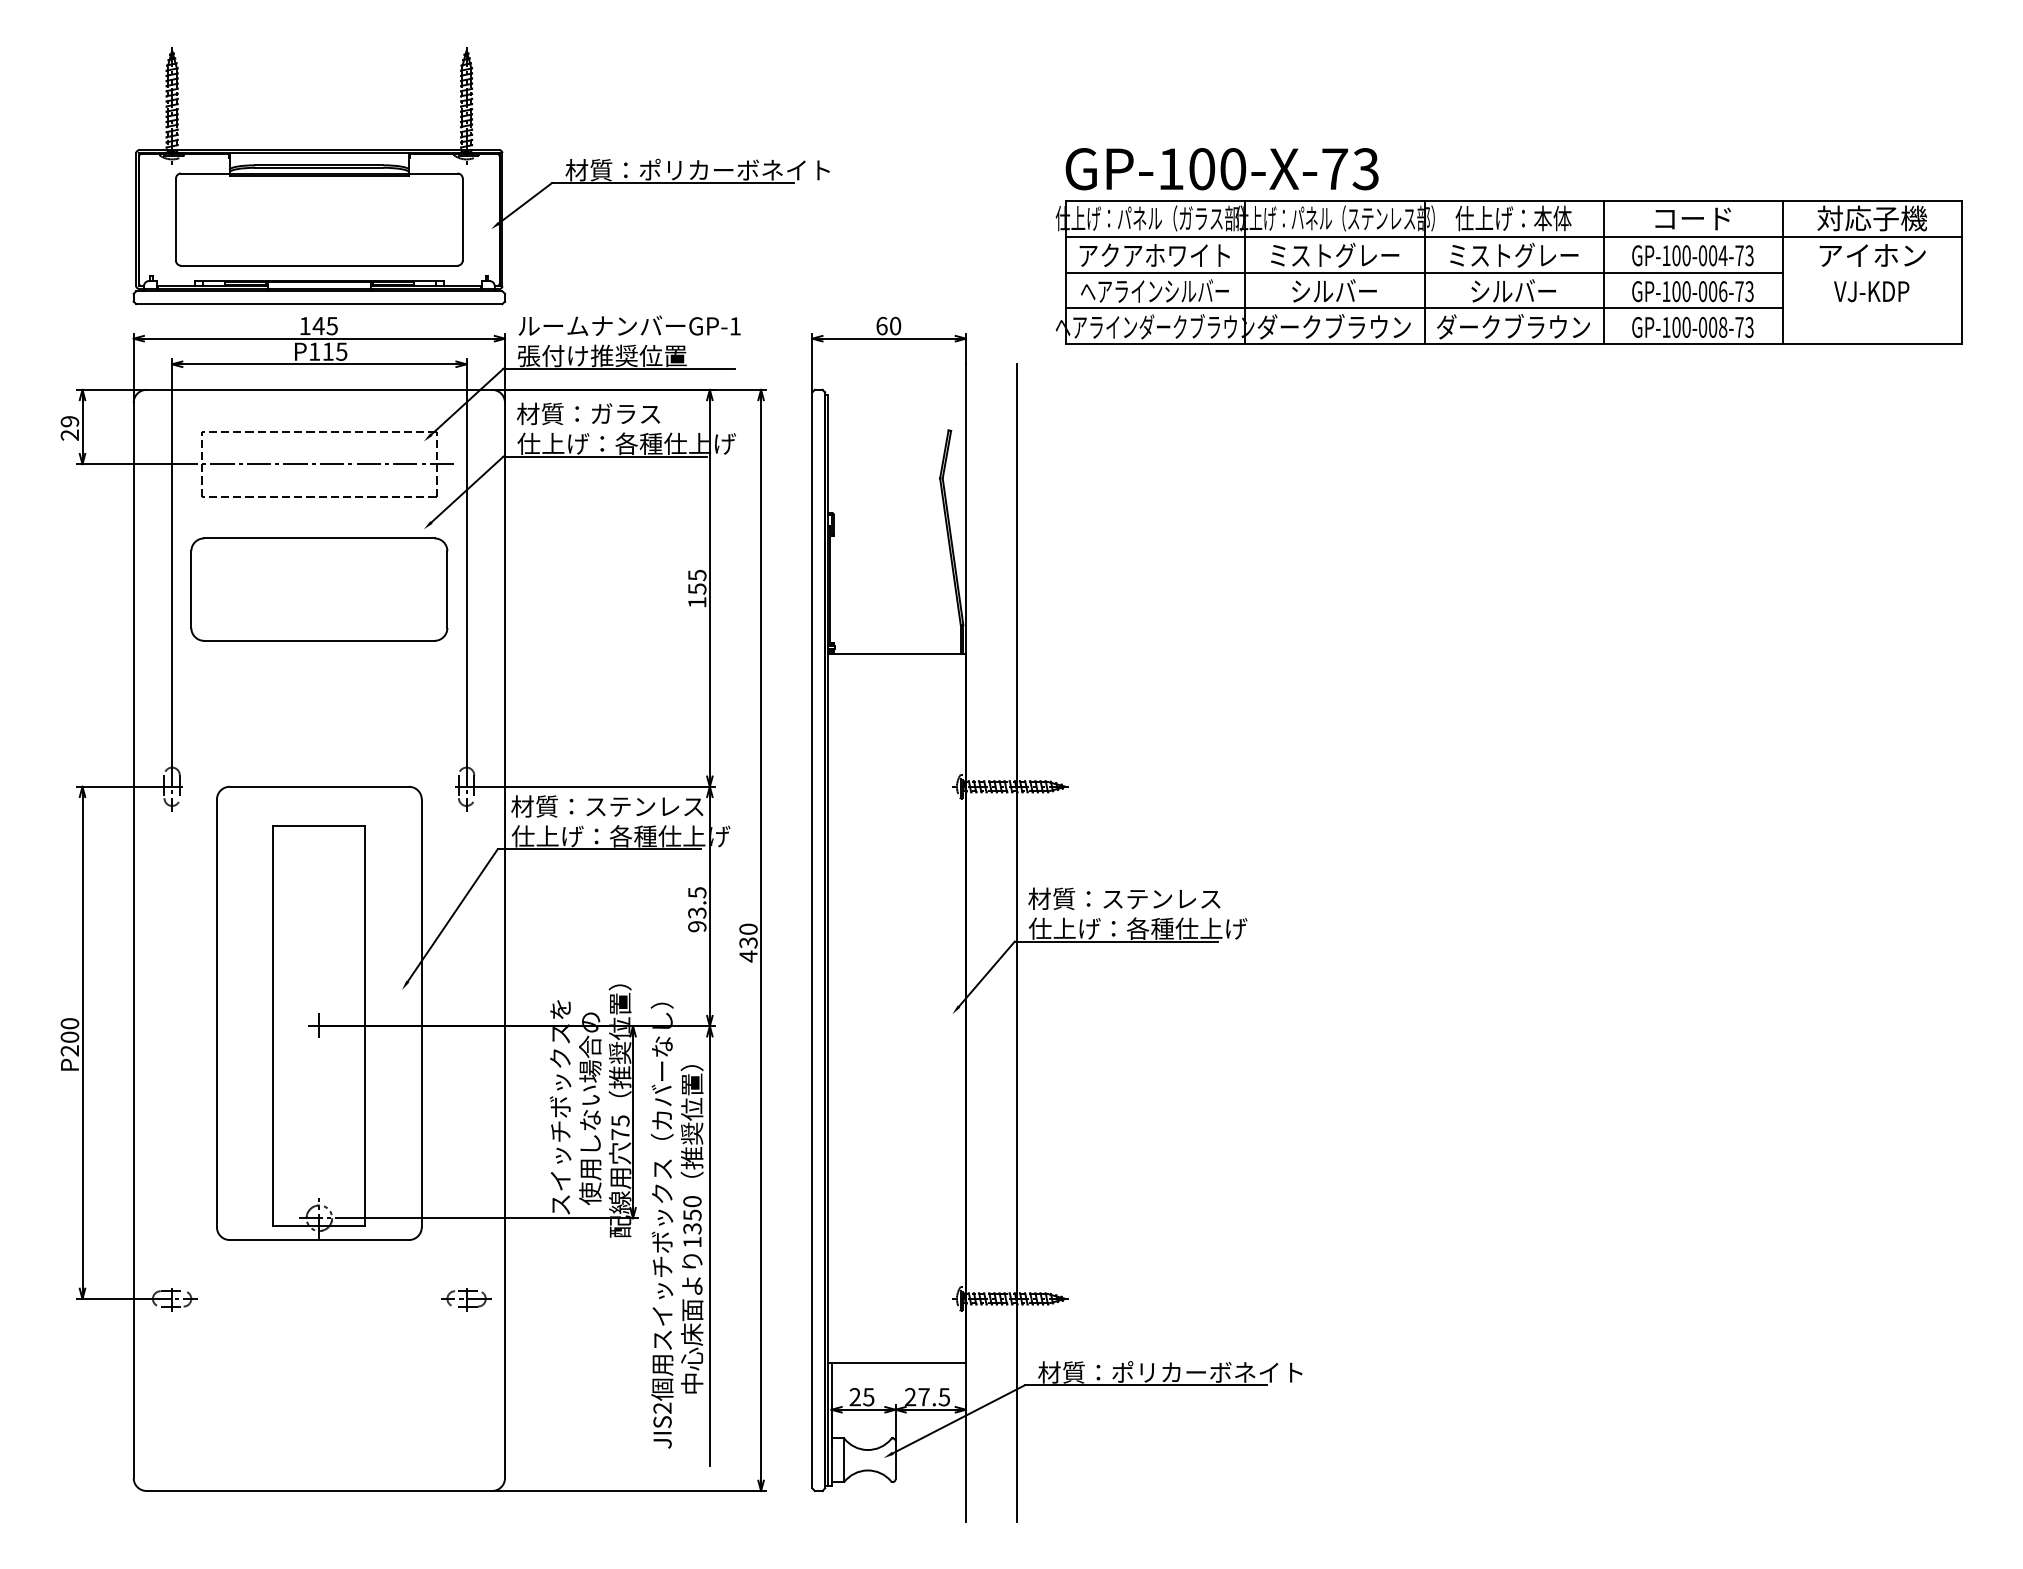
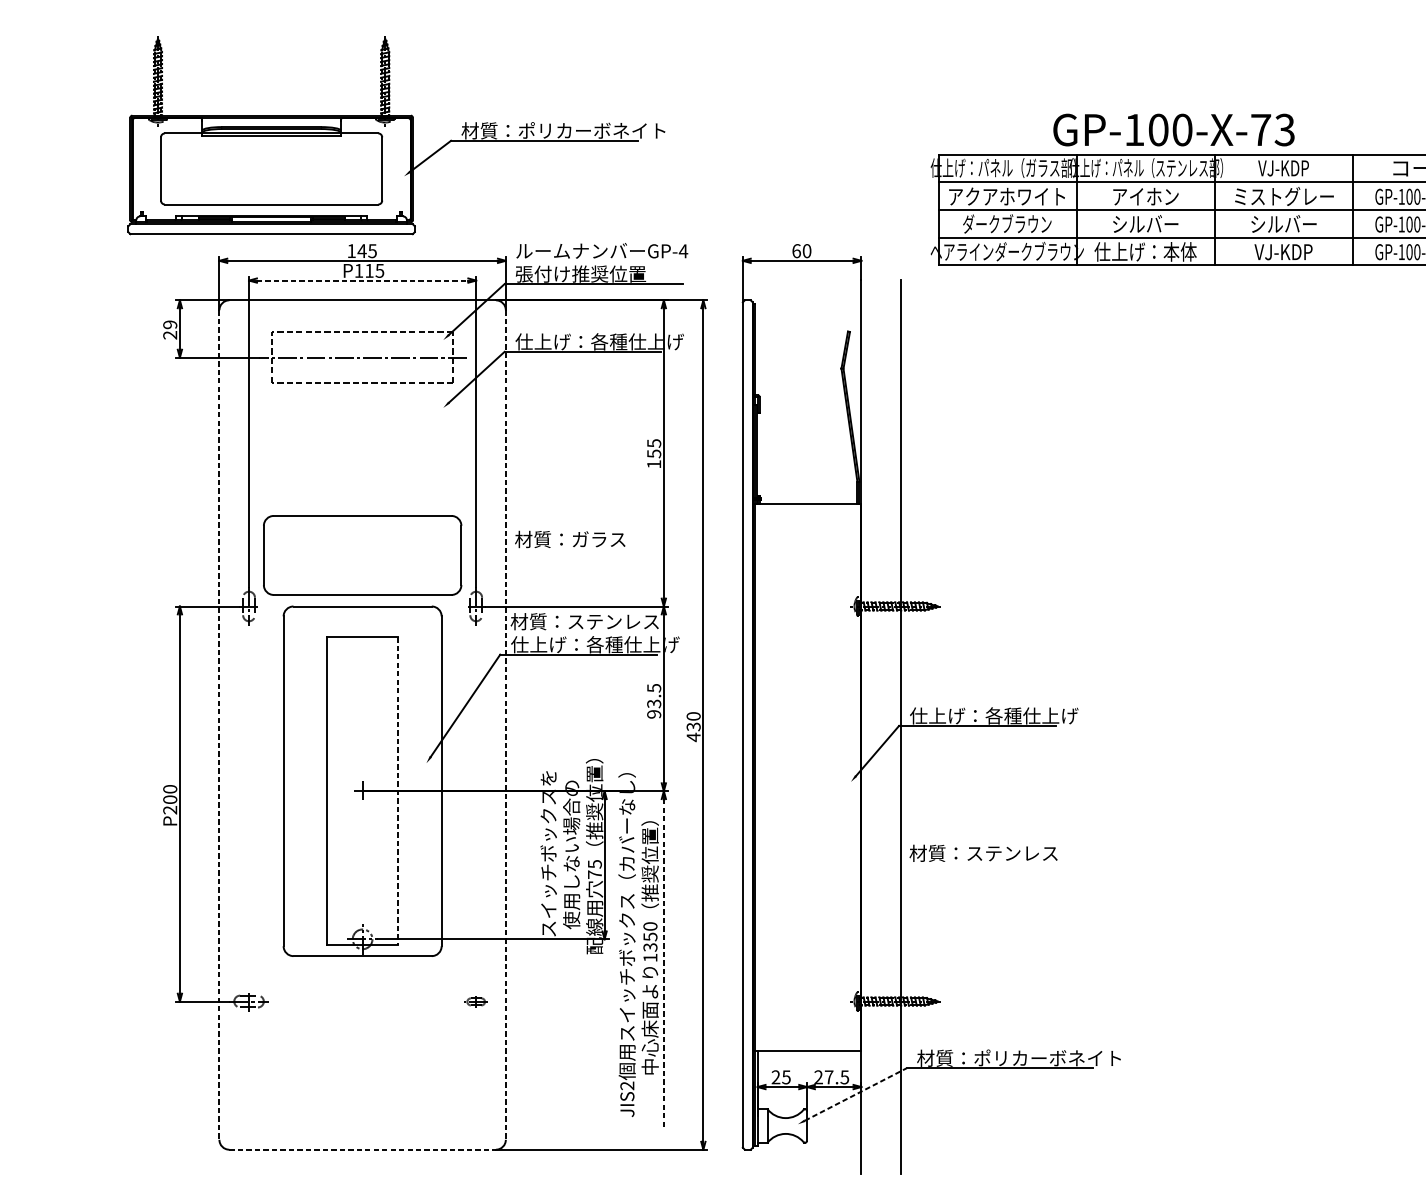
text: (1221, 169) -> (1173, 130), moved
part: (480, 176) -> (395, 135), moved
text: (1513, 218) -> (1283, 168), 仕上げ：本体 -> VJ-KDP
text: (1335, 254) -> (1146, 195), ミストグレー -> アイホン
text: (1154, 290) -> (1006, 223), ヘアラインシルバー -> ダークブラウン
text: (735, 326) -> (683, 251), GP-1 -> GP-4
text: (1333, 326) -> (1144, 251), ダークブラウン -> 仕上げ：本体
text: (1513, 326) -> (1283, 251), ダークブラウン -> VJ-KDP
line: (319, 364) -> (362, 280), solid -> dashed
text: (588, 413) -> (570, 539), moved
part: (319, 589) -> (362, 555), moved
text: (1124, 898) -> (983, 853), moved
line: (133, 940) -> (219, 725), solid -> dashed
line: (505, 940) -> (506, 725), solid -> dashed
line: (365, 1026) -> (398, 791), solid -> dashed
line: (709, 1251) -> (663, 964), solid -> dashed
part: (466, 1299) -> (476, 1002), size x0.6
line: (959, 1419) -> (856, 1094), solid -> dashed
line: (319, 1490) -> (362, 1149), solid -> dashed

